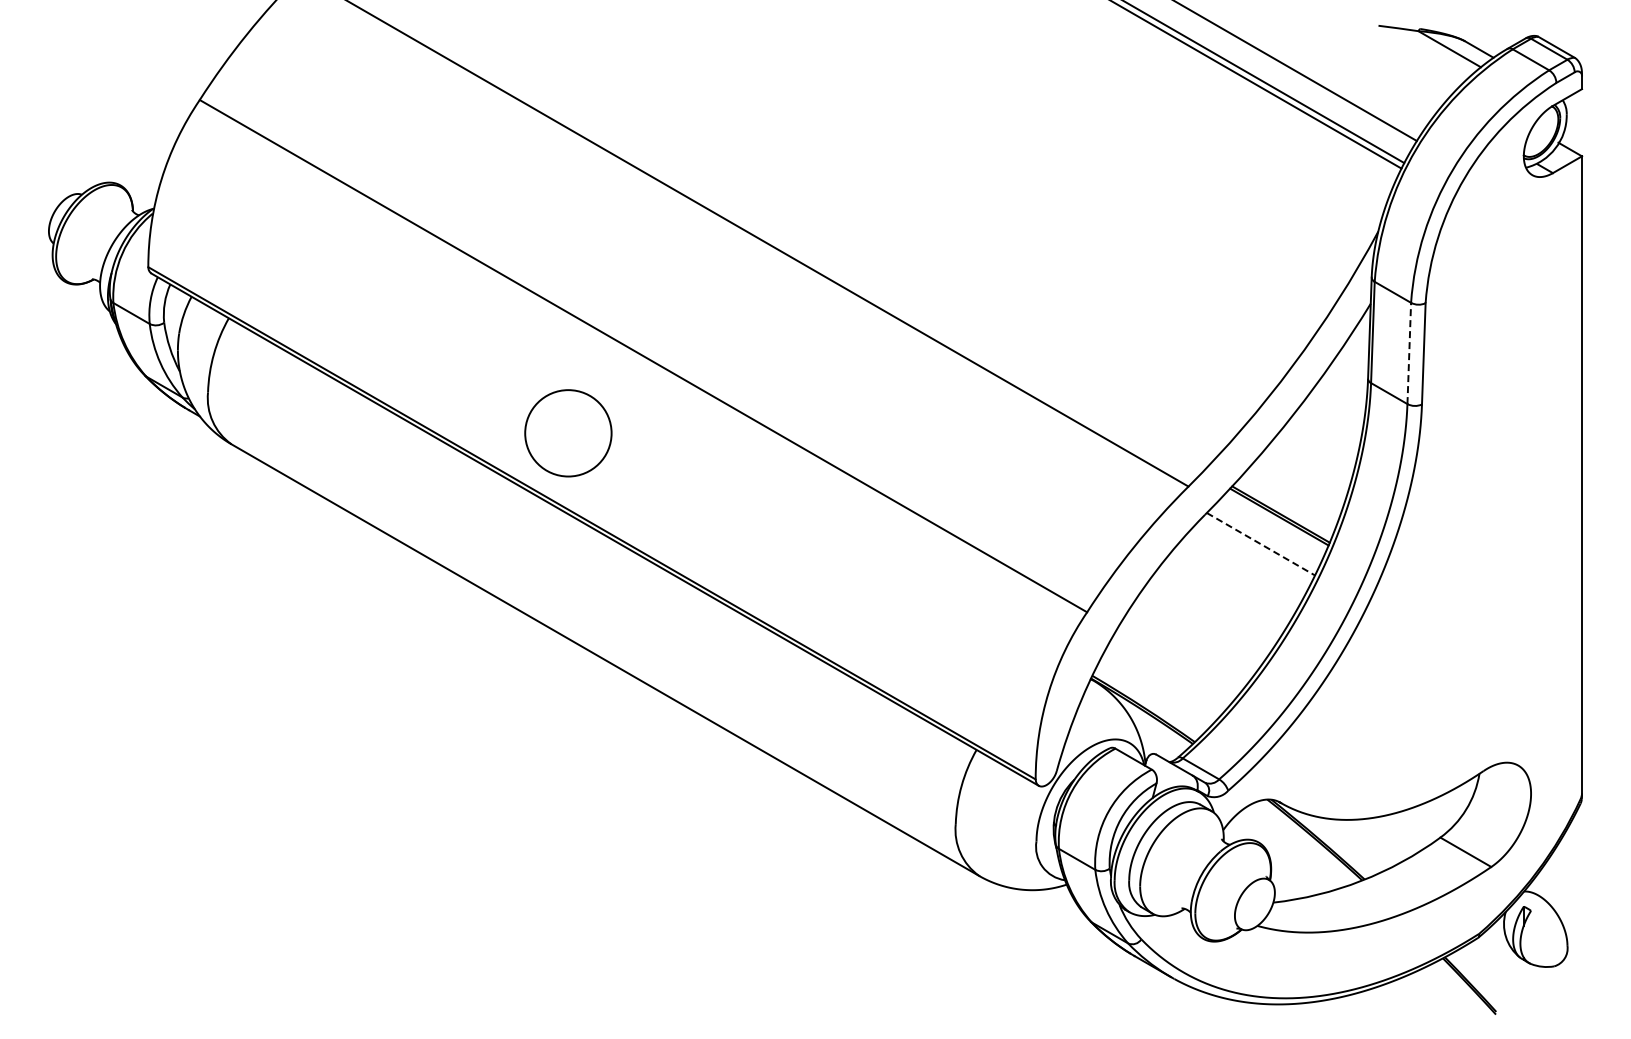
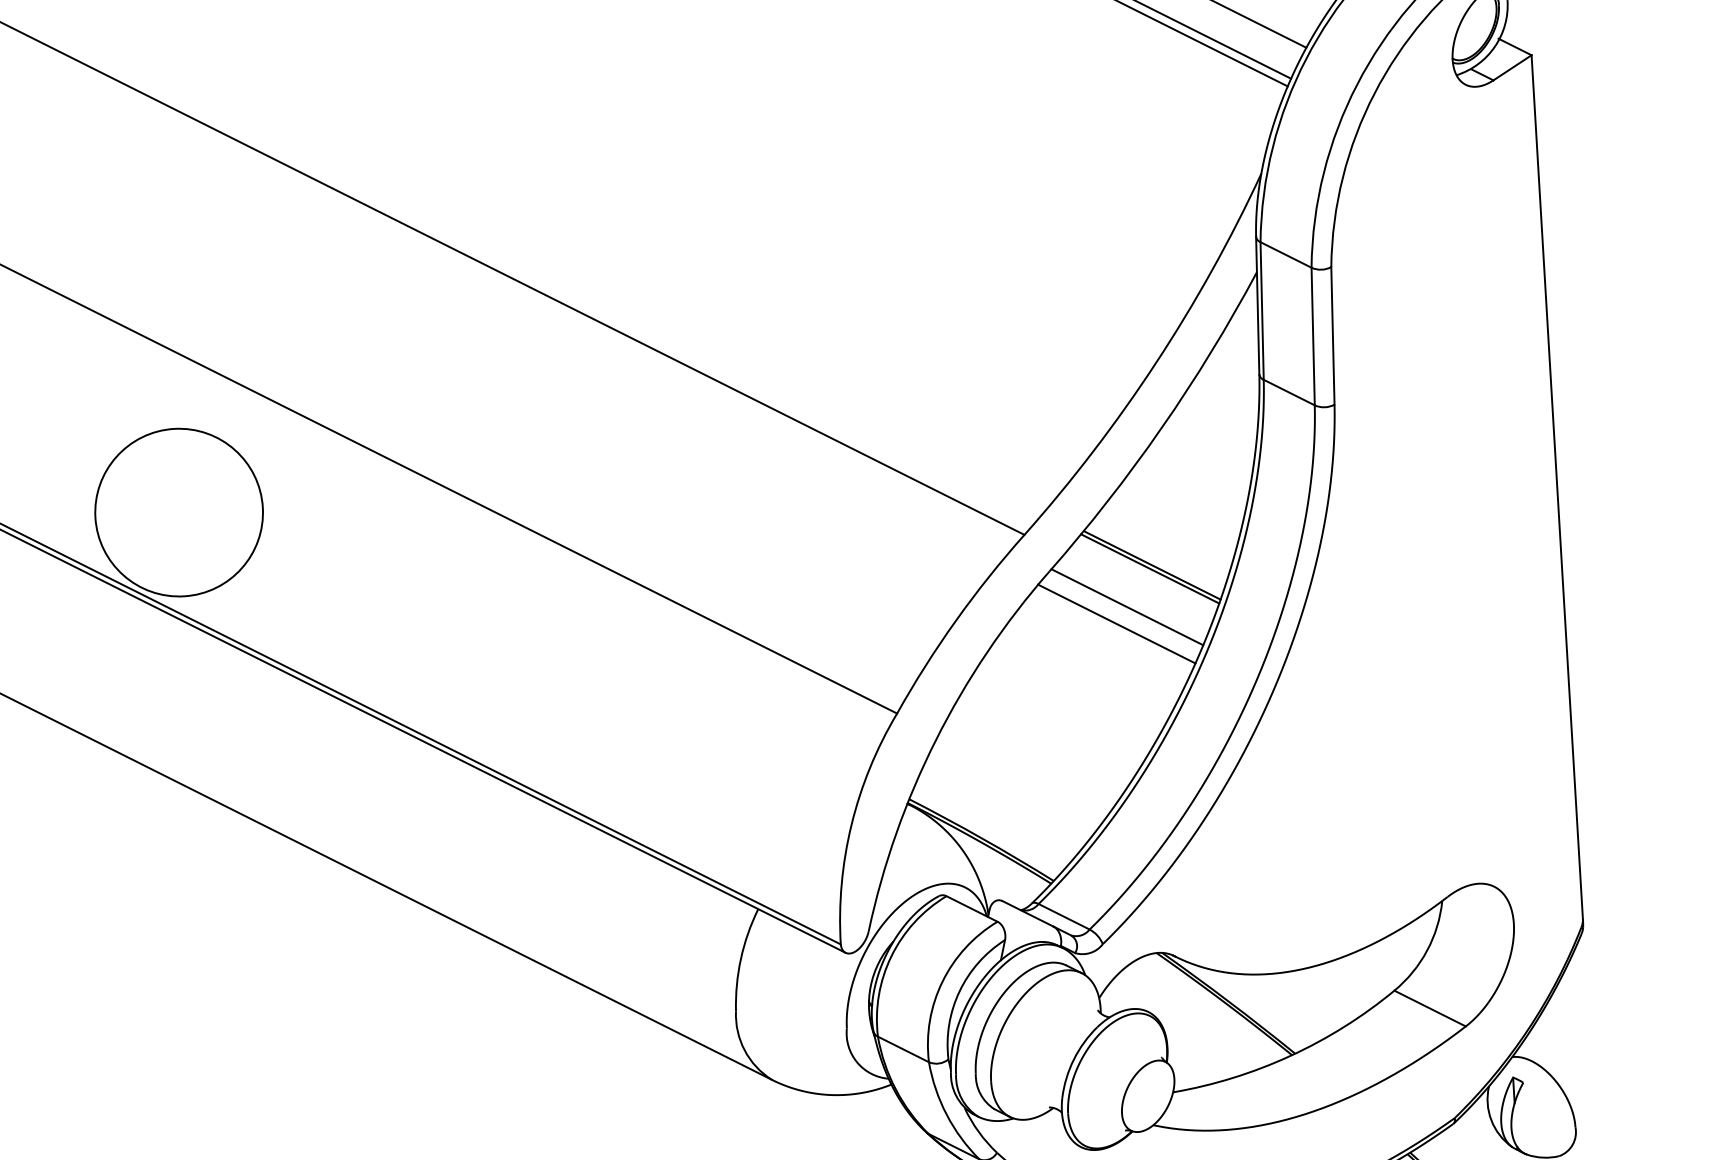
line: (1409, 353) -> (1313, 336), dashed -> solid
circle: (568, 433) -> (179, 512), size x1.43
line: (1261, 544) -> (1128, 607), dashed -> solid
line: (1252, 555) -> (1116, 623), added

